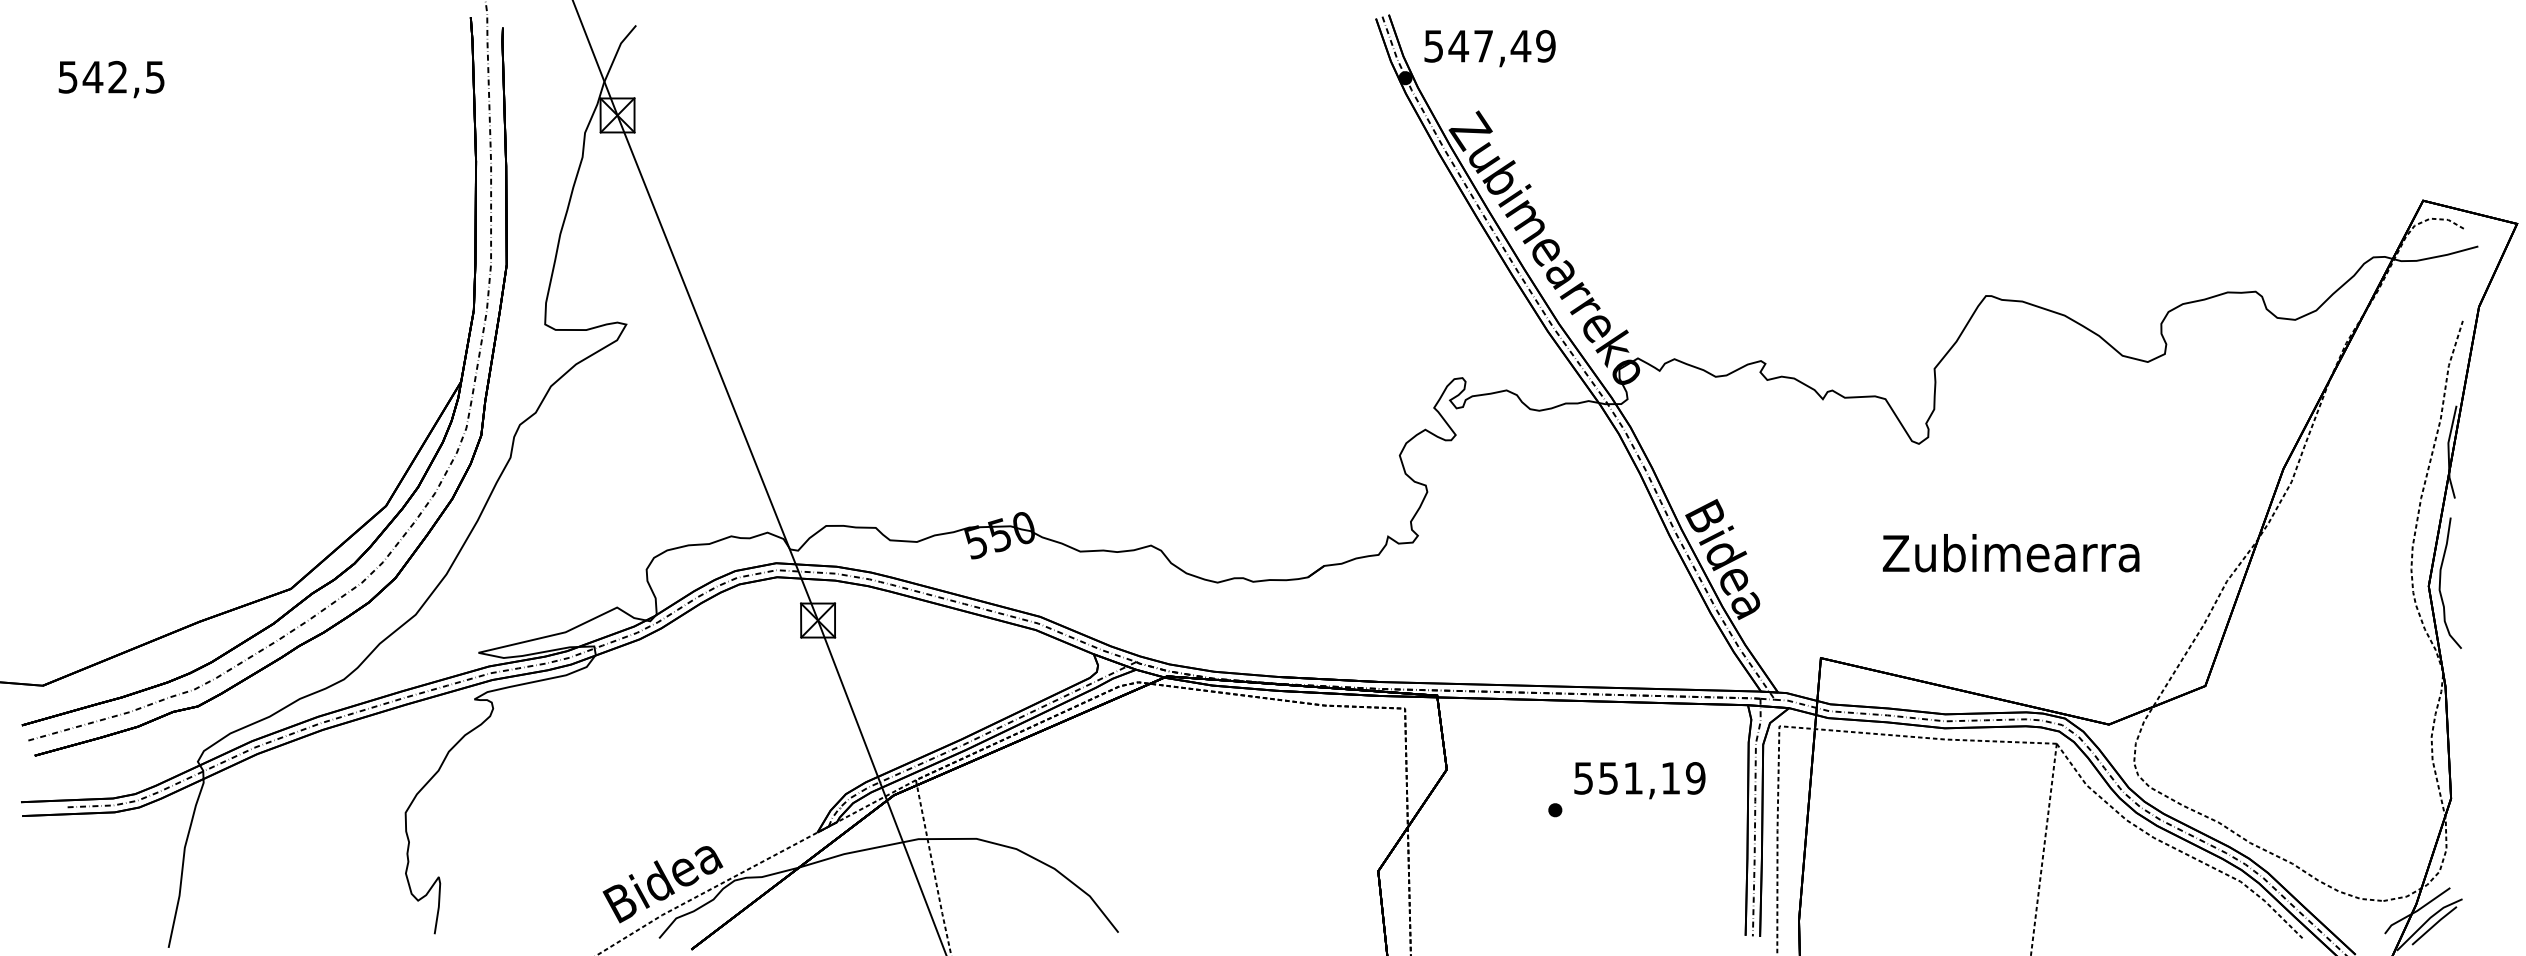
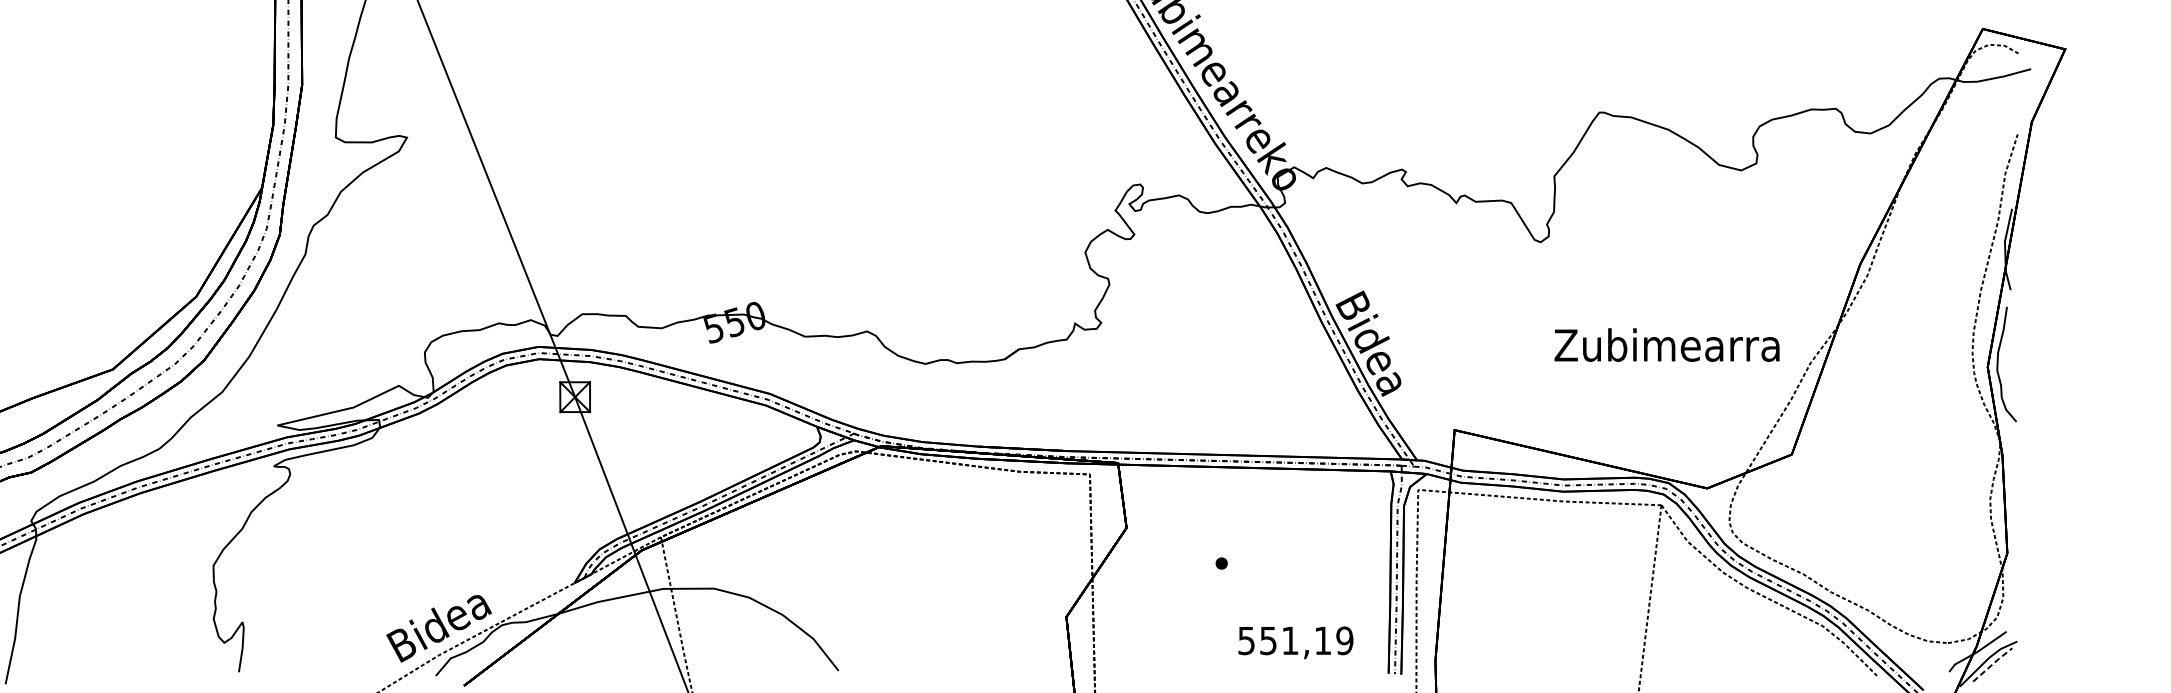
text: (2010, 553) -> (1666, 345), moved
text: (1639, 780) -> (1295, 642), moved
line: (2434, 924) -> (1992, 663), solid -> dashed

